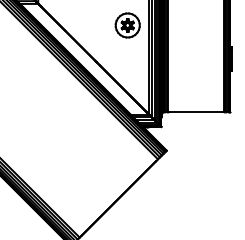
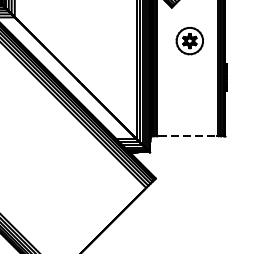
part: (127, 25) -> (189, 41), moved
line: (196, 111) -> (188, 135), solid -> dashed

